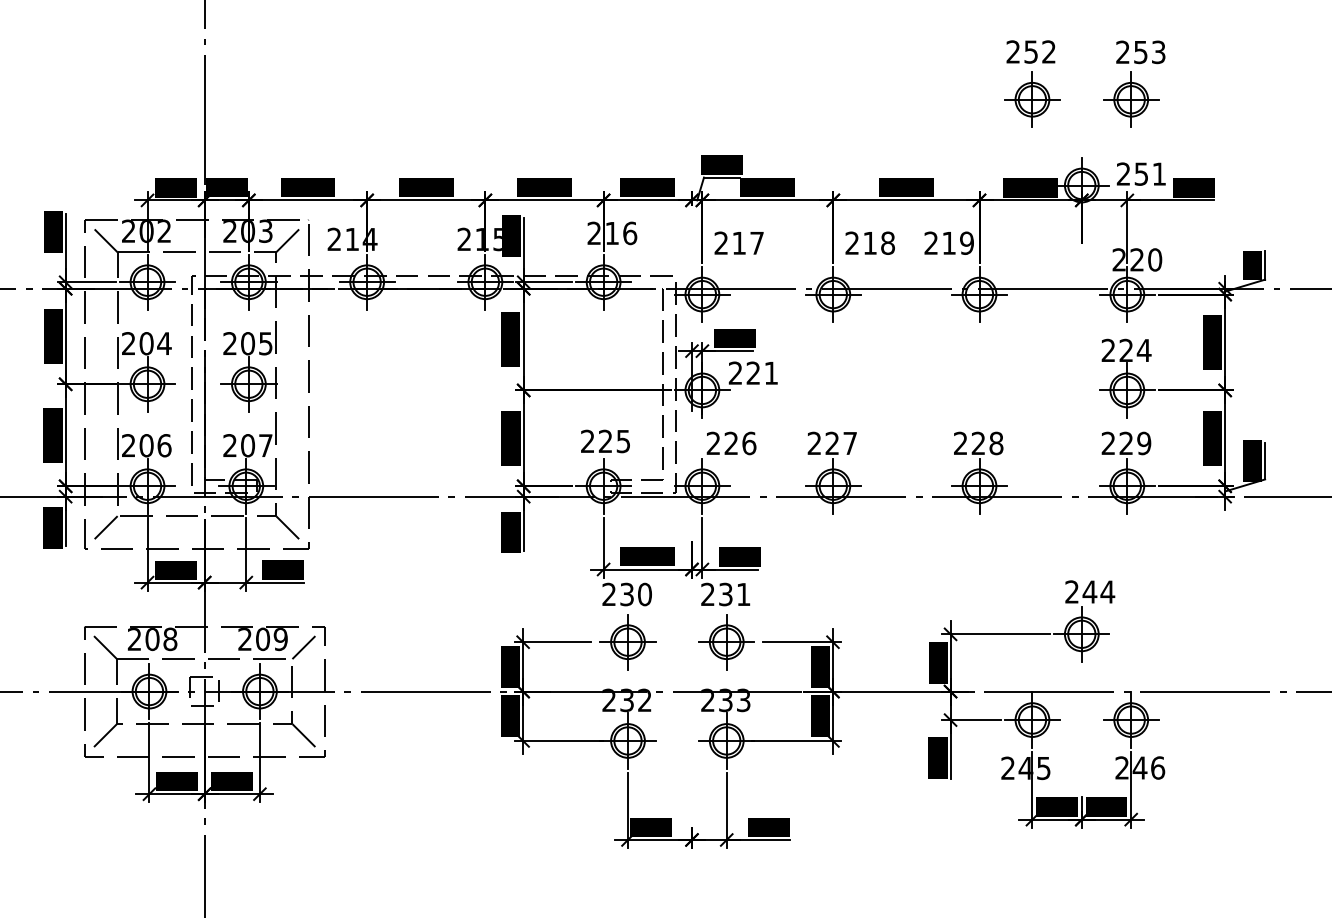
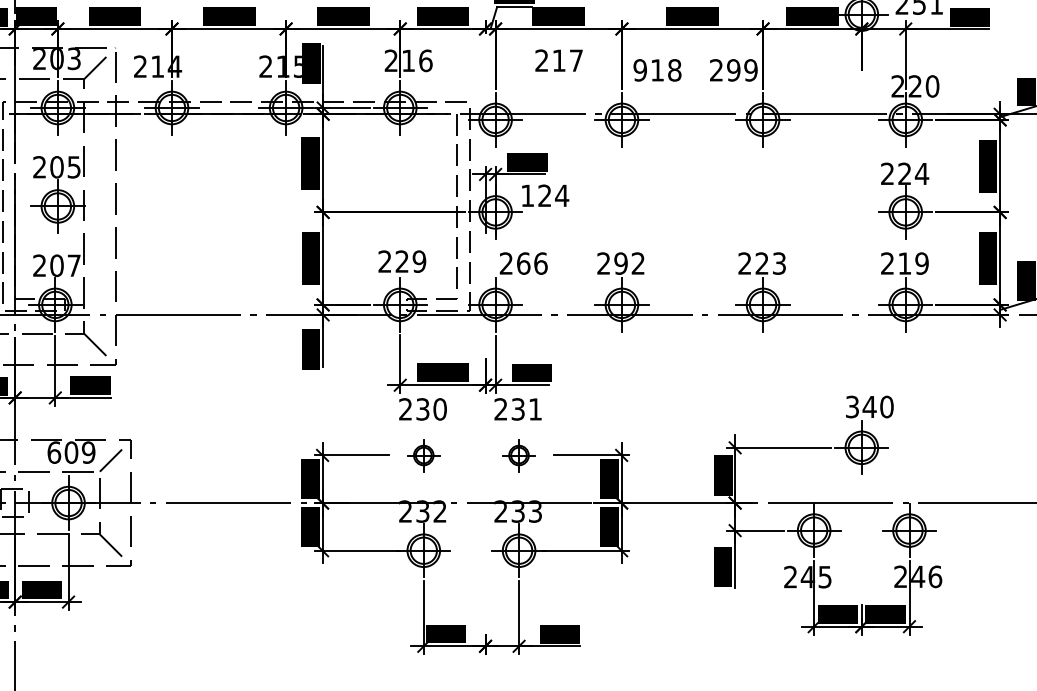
text: (738, 242) -> (558, 59), moved
text: (852, 242) -> (640, 69), 218 -> 918
text: (949, 242) -> (734, 69), 219 -> 299
text: (753, 372) -> (544, 195), 221 -> 124
text: (623, 440) -> (419, 260), 225 -> 229
text: (1125, 442) -> (903, 262), 229 -> 219
text: (731, 443) -> (523, 263), 226 -> 266
text: (840, 443) -> (628, 263), 227 -> 292
text: (996, 443) -> (779, 263), 228 -> 223
text: (1090, 591) -> (870, 406), 244 -> 340
text: (245, 639) -> (54, 452), 209 -> 609
part: (627, 642) -> (423, 455), size x0.6
part: (726, 642) -> (518, 455), size x0.6

